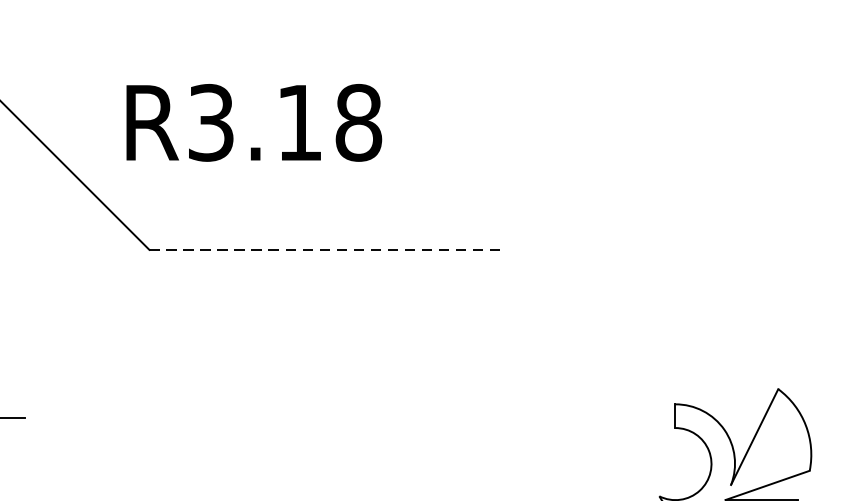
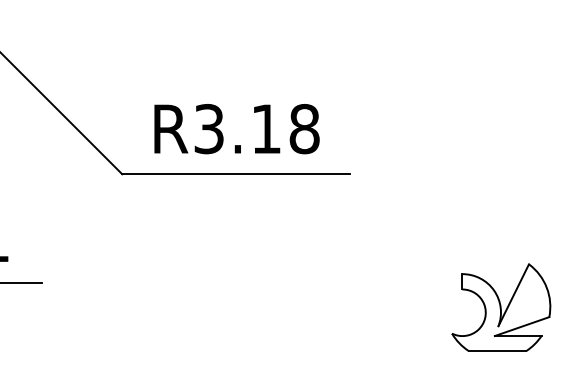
text: (253, 123) -> (236, 129), moved
line: (326, 250) -> (236, 174), dashed -> solid

